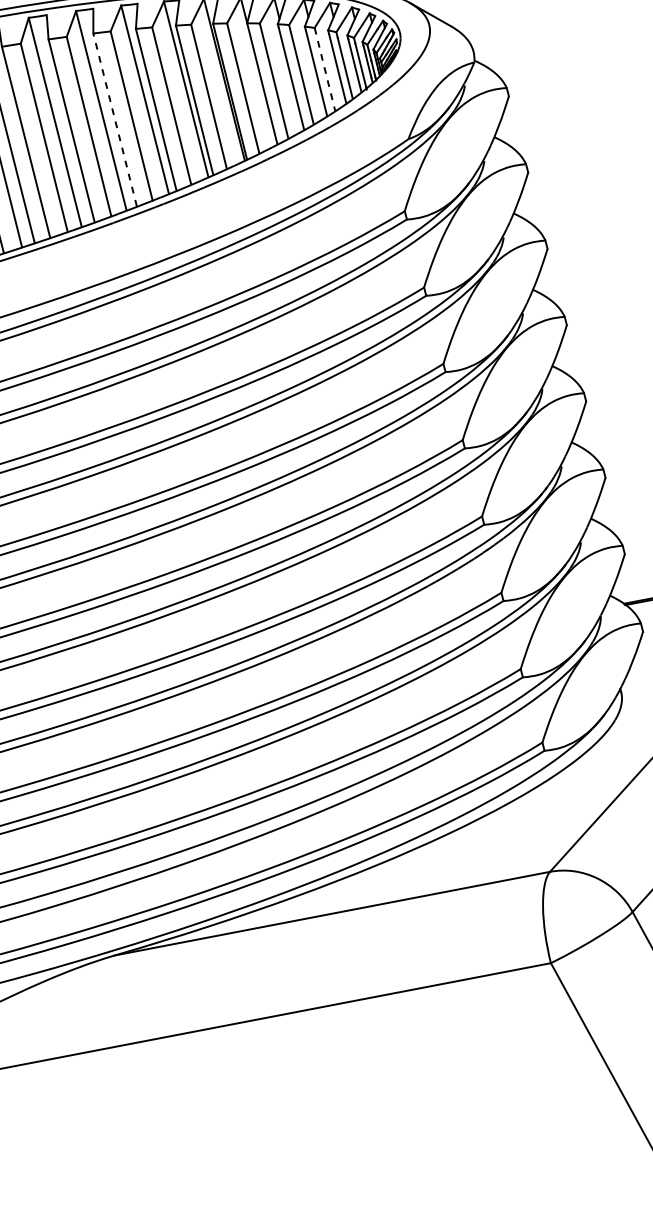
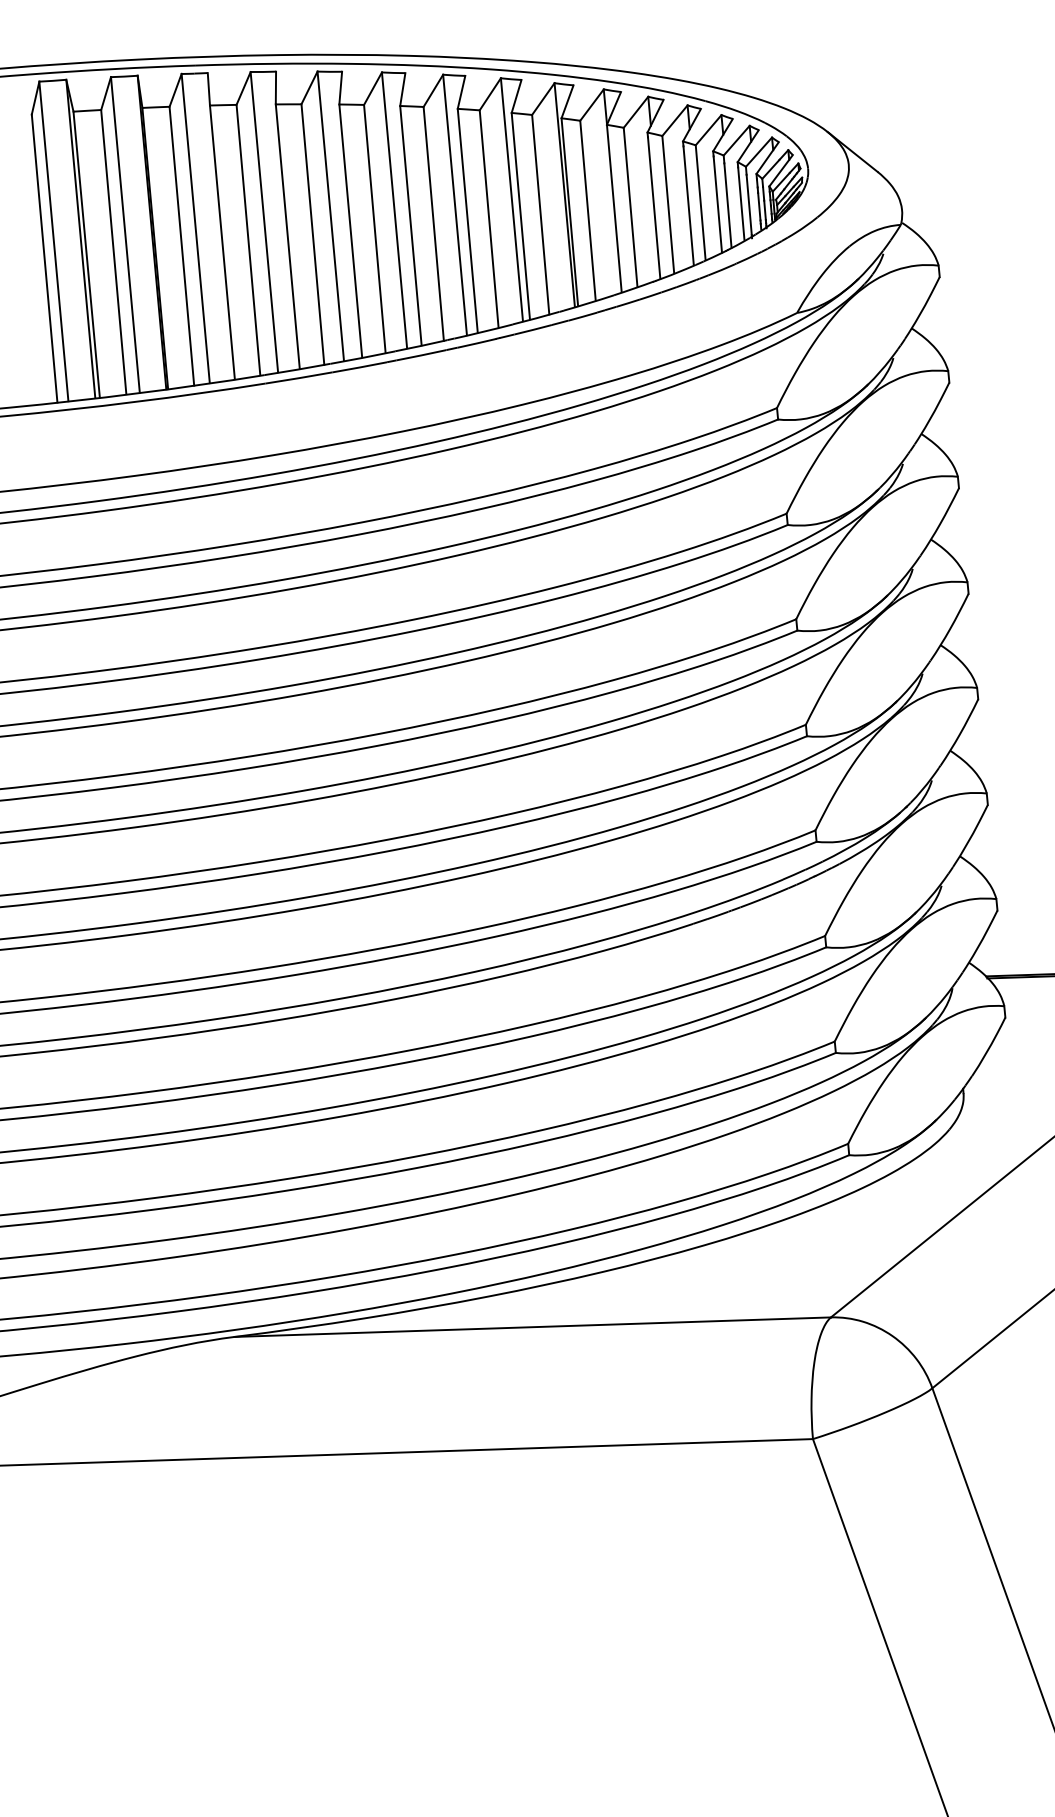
line: (324, 69) -> (700, 202), dashed -> solid
line: (114, 119) -> (410, 225), dashed -> solid

